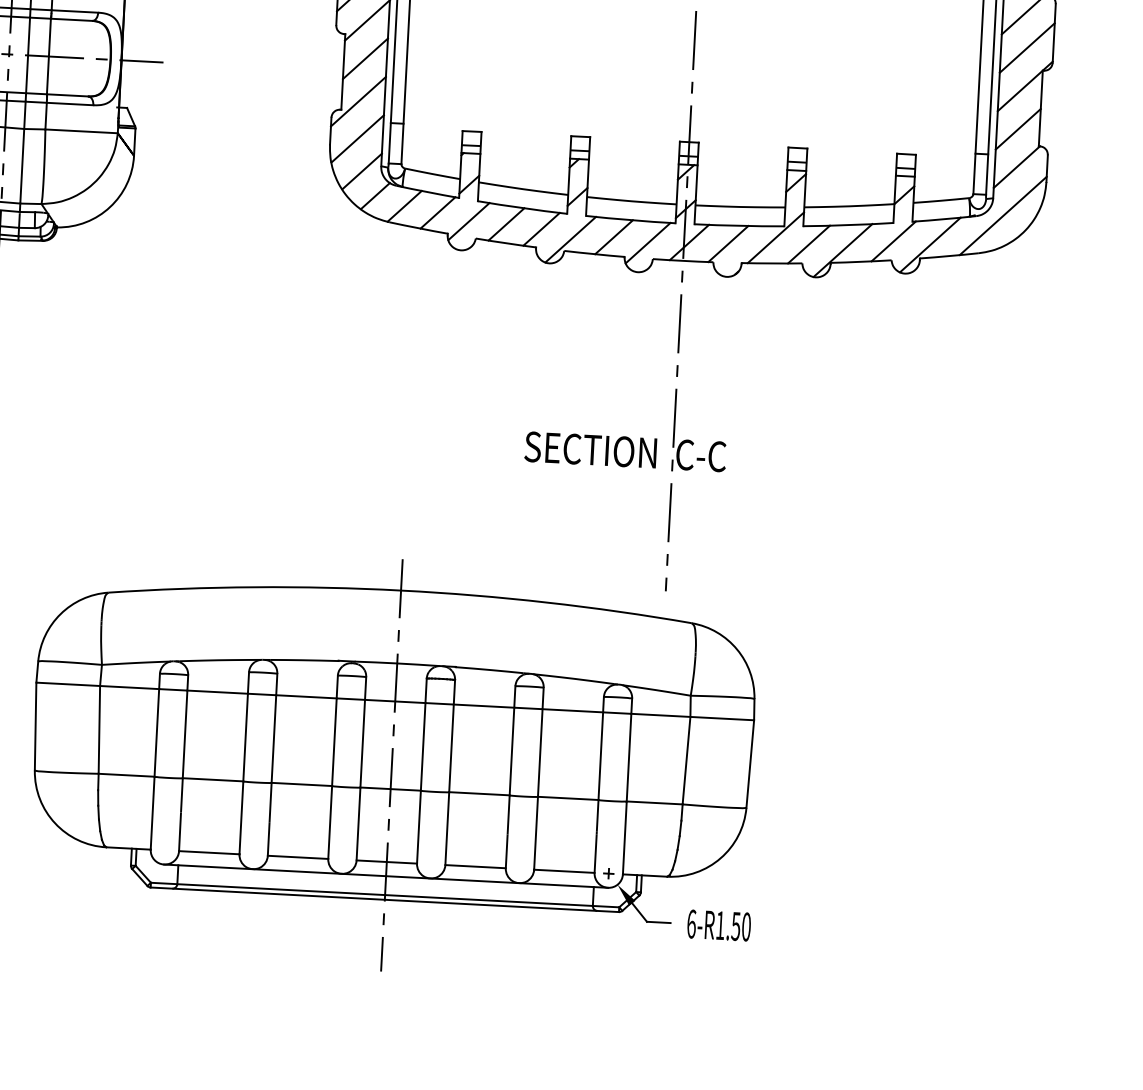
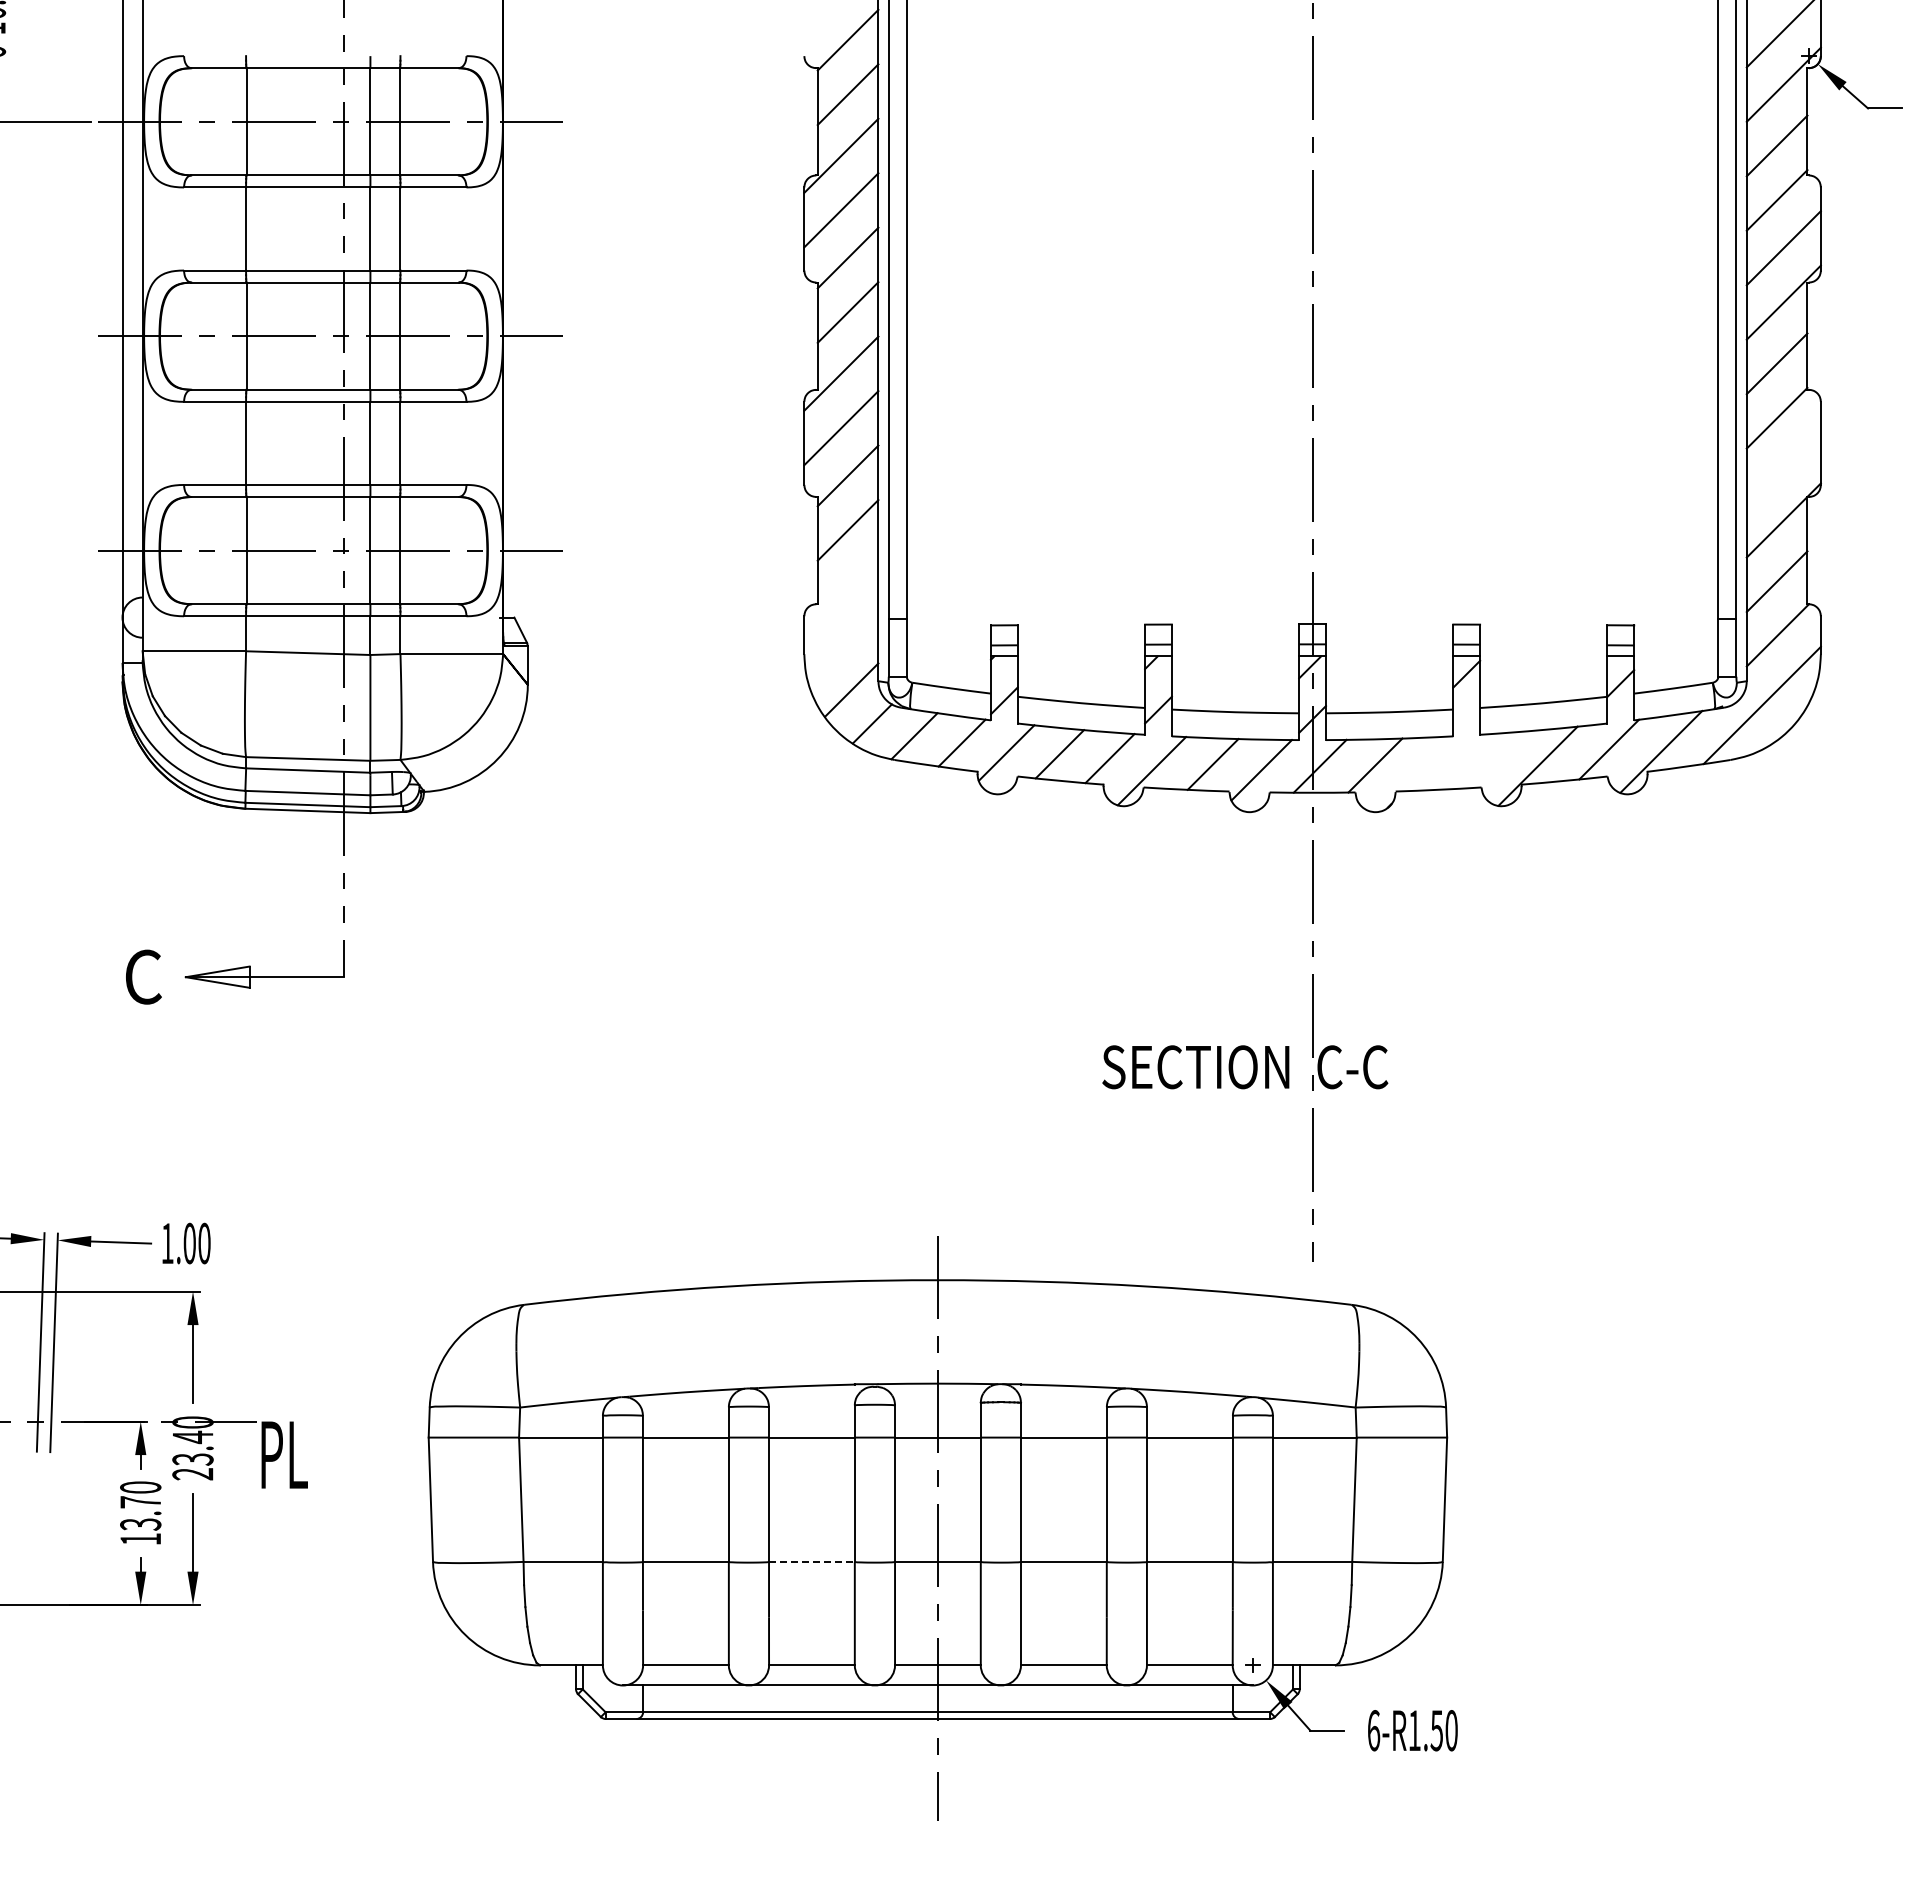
line: (1027, 47) -> (1783, 465), removed
line: (358, 101) -> (841, 591), removed
line: (357, 138) -> (842, 643), removed
line: (776, 238) -> (1442, 753), removed
line: (808, 244) -> (1489, 760), removed
line: (301, 784) -> (811, 1561), solid -> dashed

